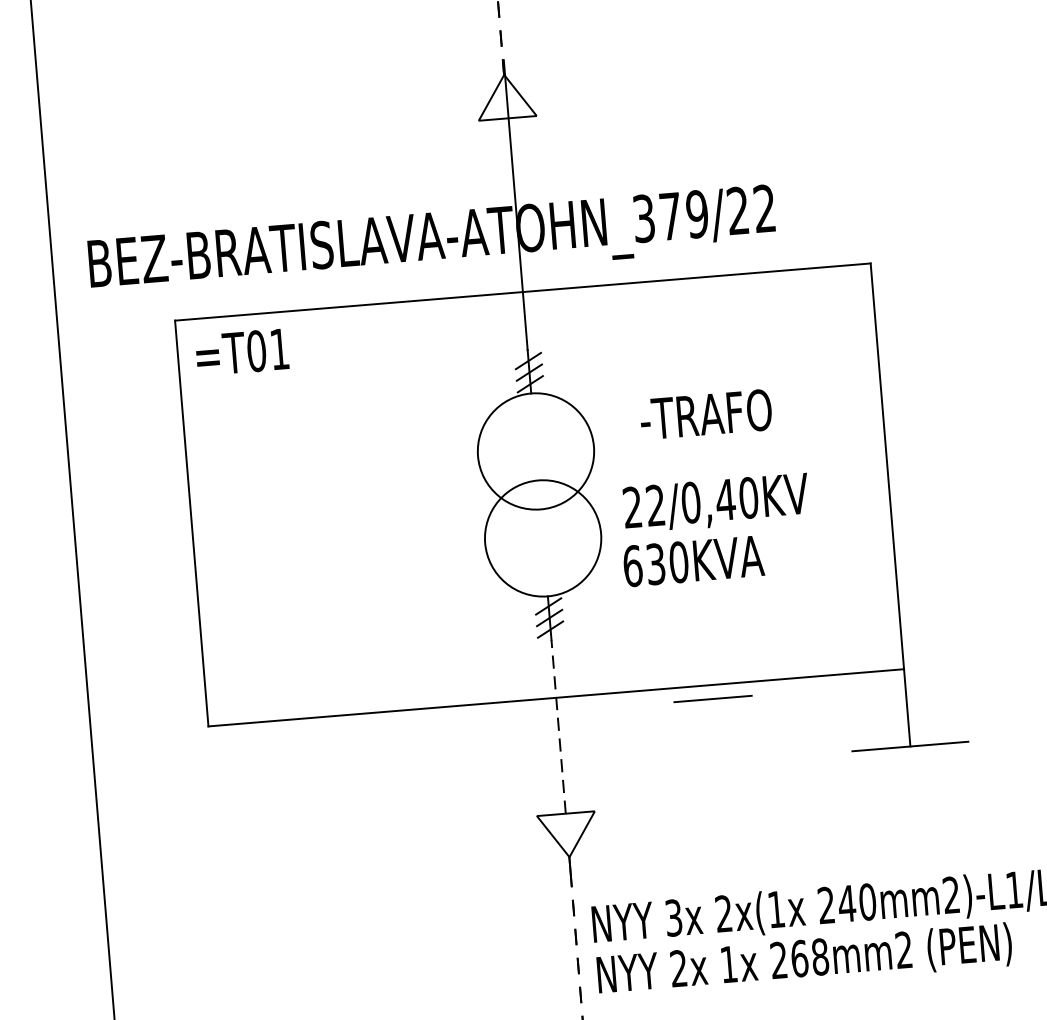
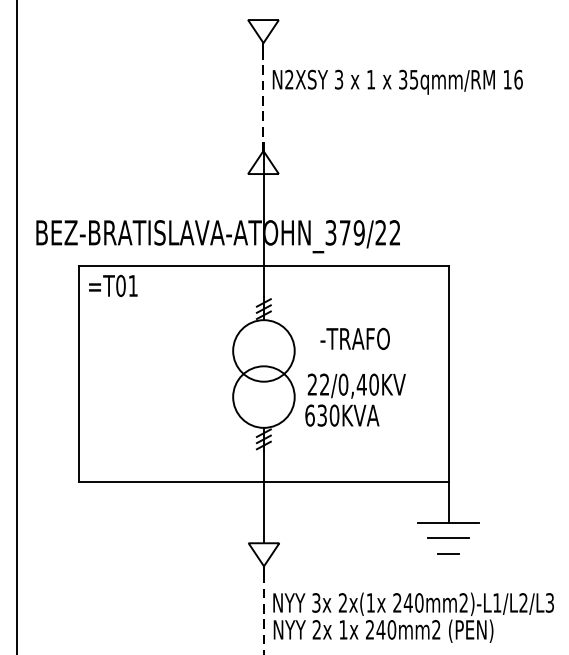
line: (712, 697) -> (448, 537), moved
line: (557, 725) -> (263, 496), dashed -> solid
line: (914, 804) -> (448, 553), added
text: (809, 957) -> (386, 629), 268mm2 -> 240mm2

